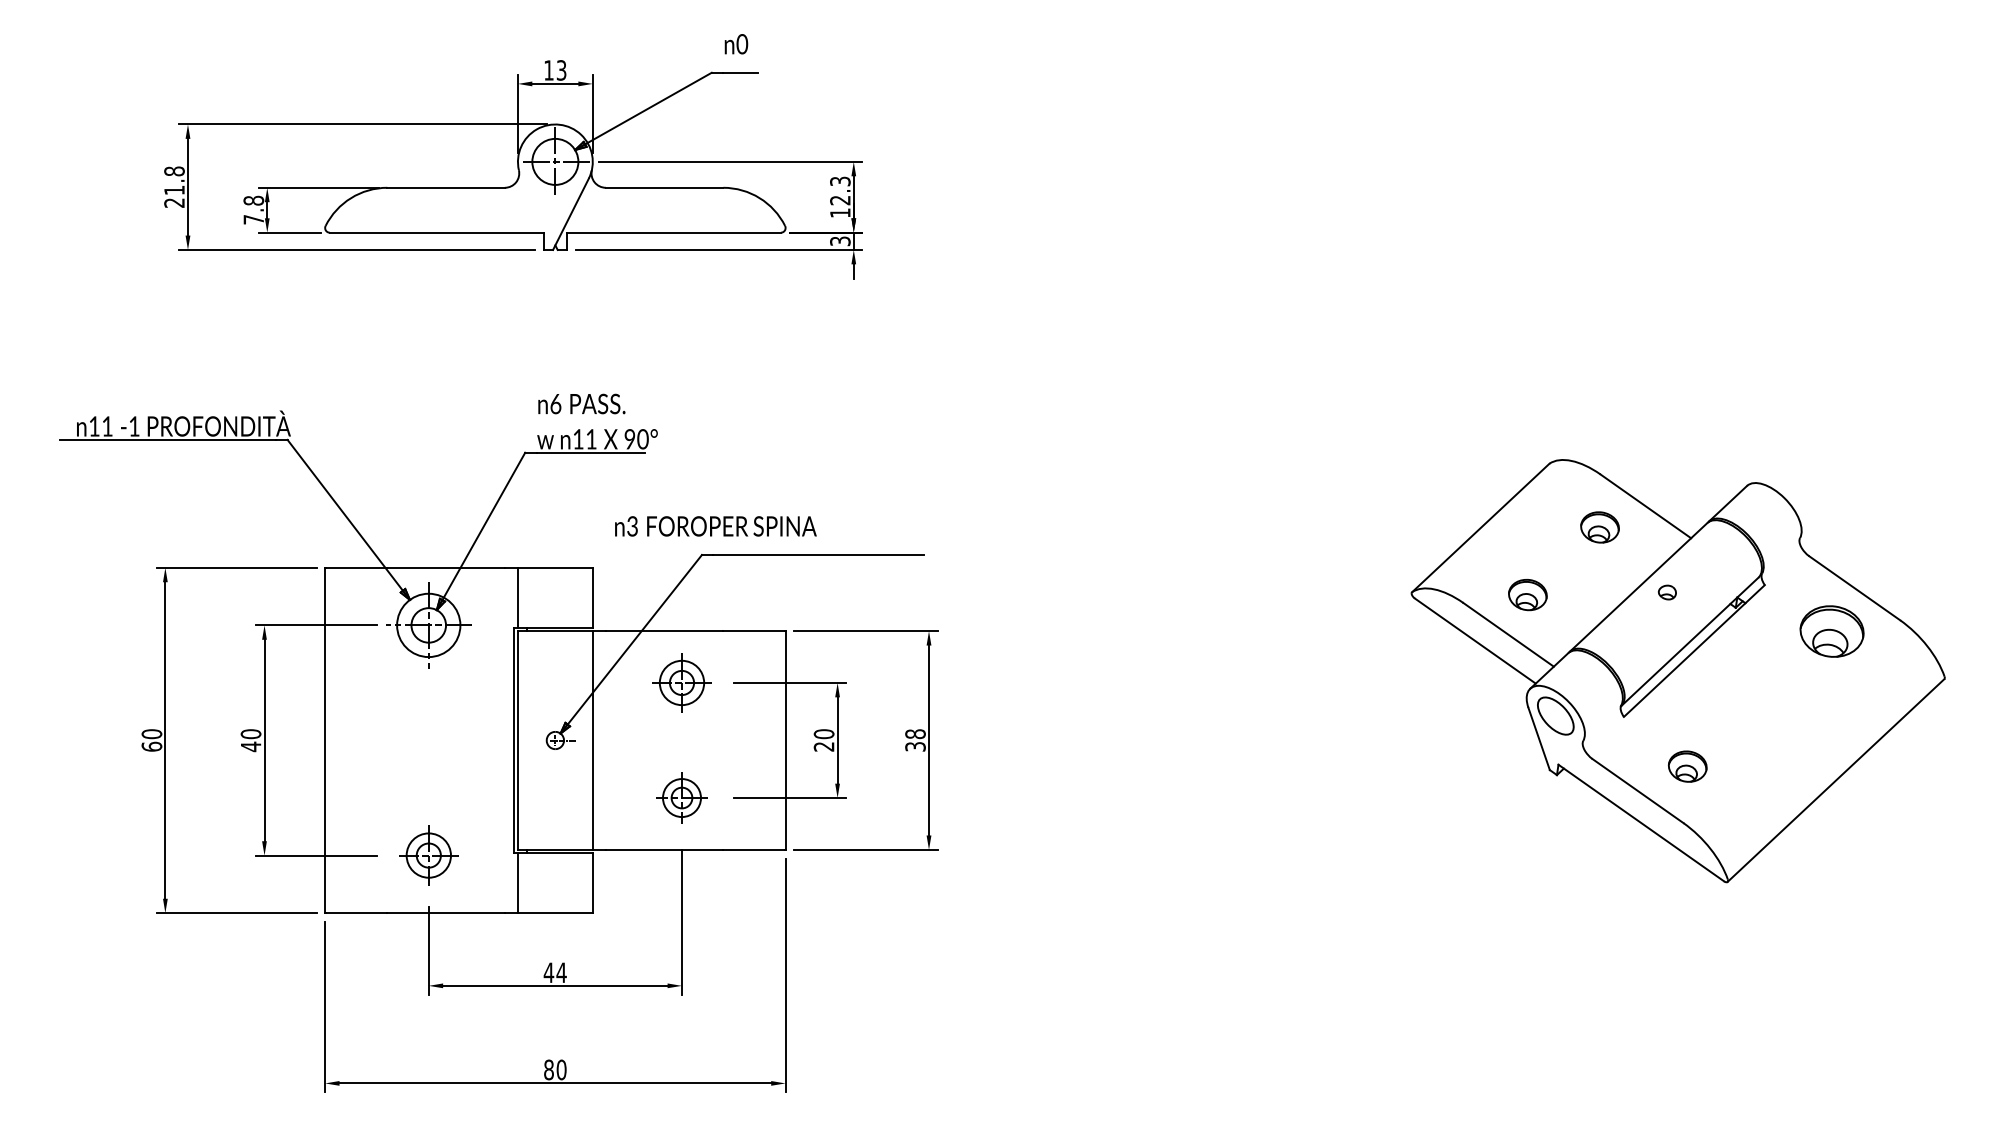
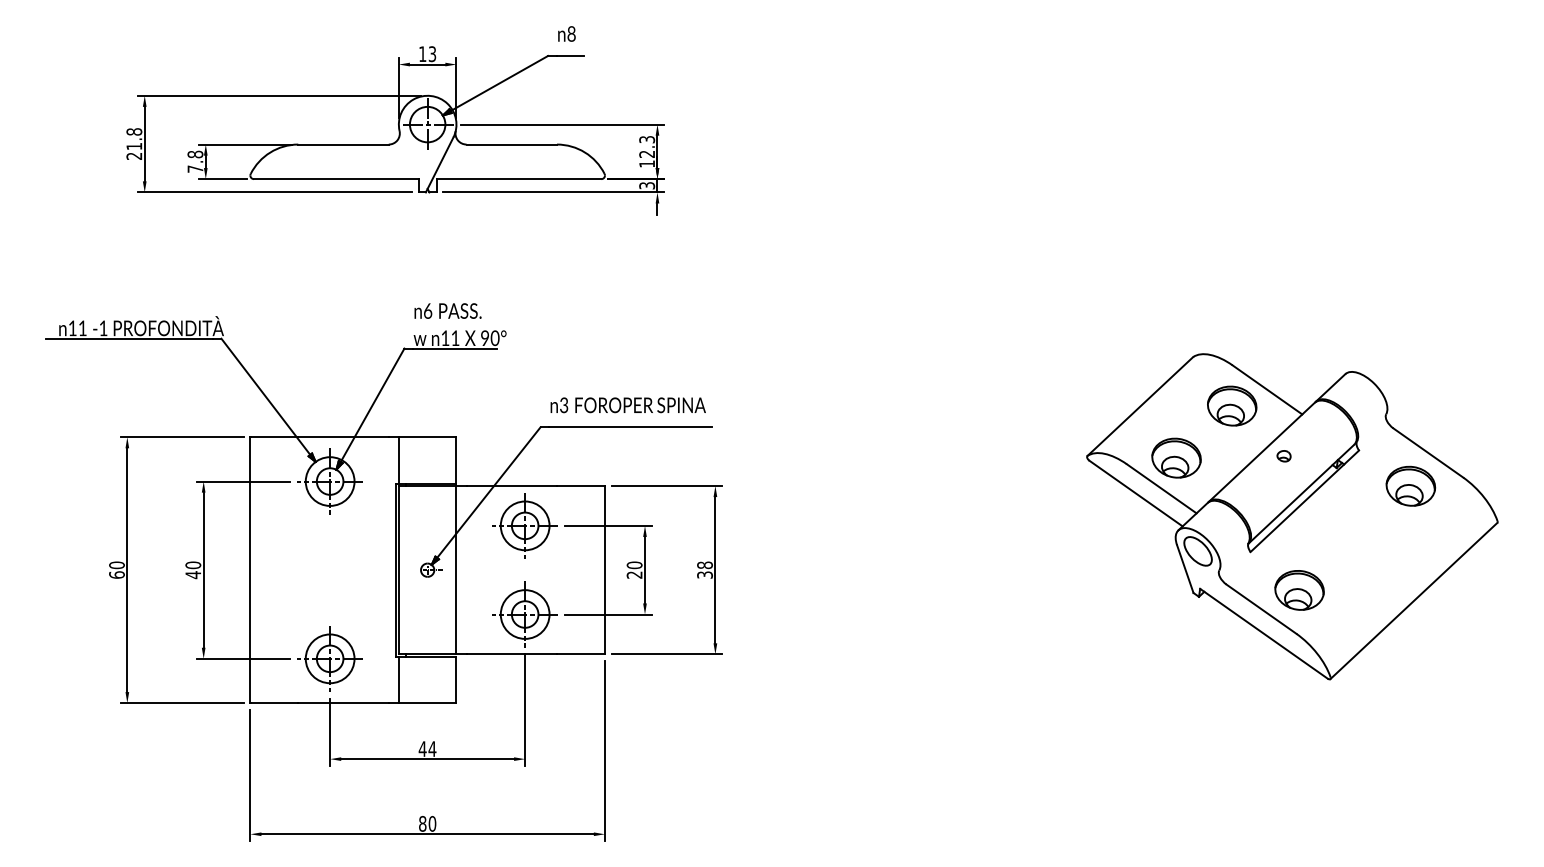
text: (742, 45) -> (571, 34), 0 -> 8
text: (715, 526) -> (627, 405), moved
part: (1599, 527) -> (1231, 406), size x1.67
part: (1527, 594) -> (1176, 457), size x1.67
part: (681, 682) -> (524, 525), size x1.43
part: (1687, 766) -> (1299, 590), size x1.67
part: (681, 797) -> (524, 614), size x1.67
part: (428, 855) -> (329, 658), size x1.43

